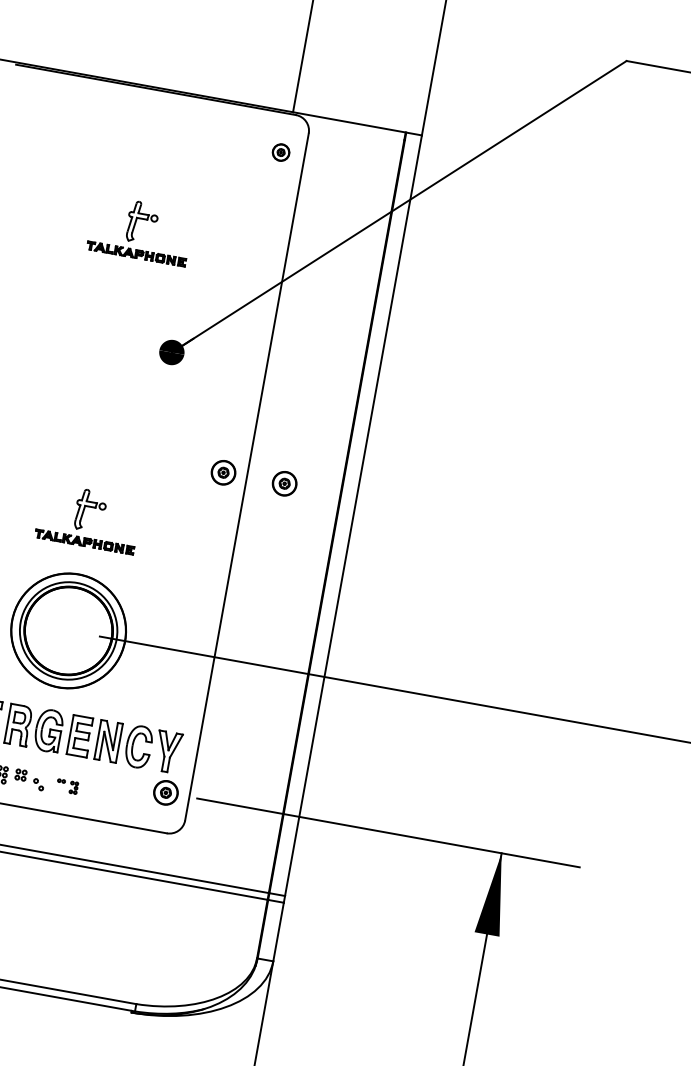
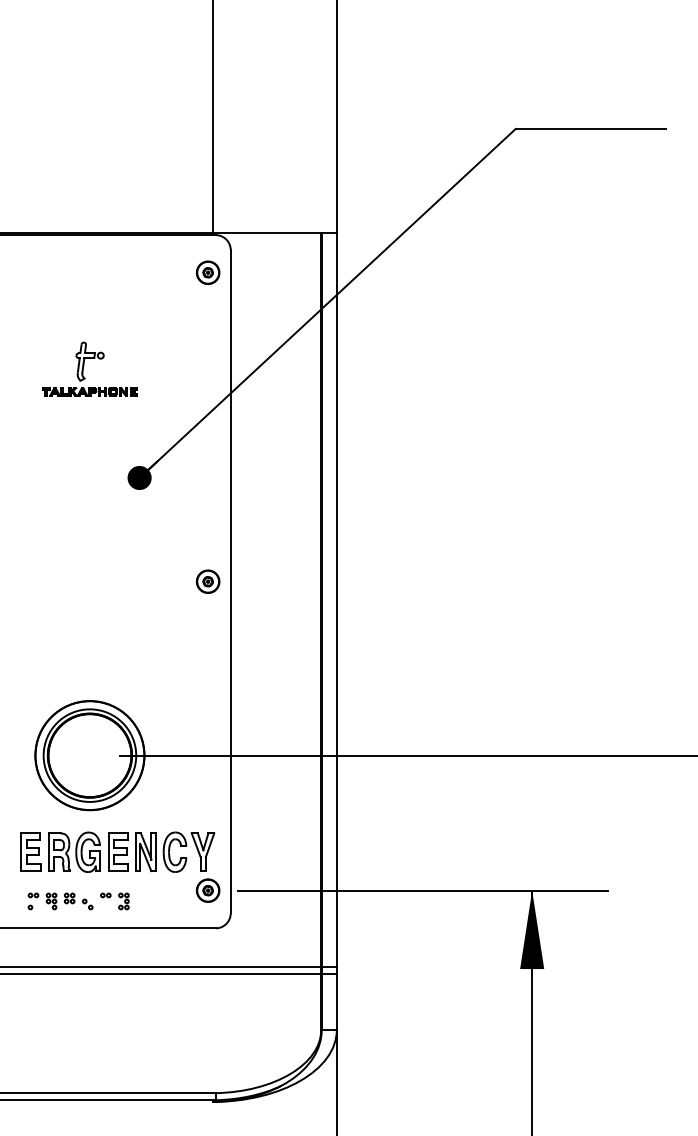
part: (280, 152) -> (207, 272), size x1.43
part: (284, 483) -> (266, 581), removed
part: (88, 517) -> (89, 646), removed
part: (66, 786) -> (114, 901), size x1.43

